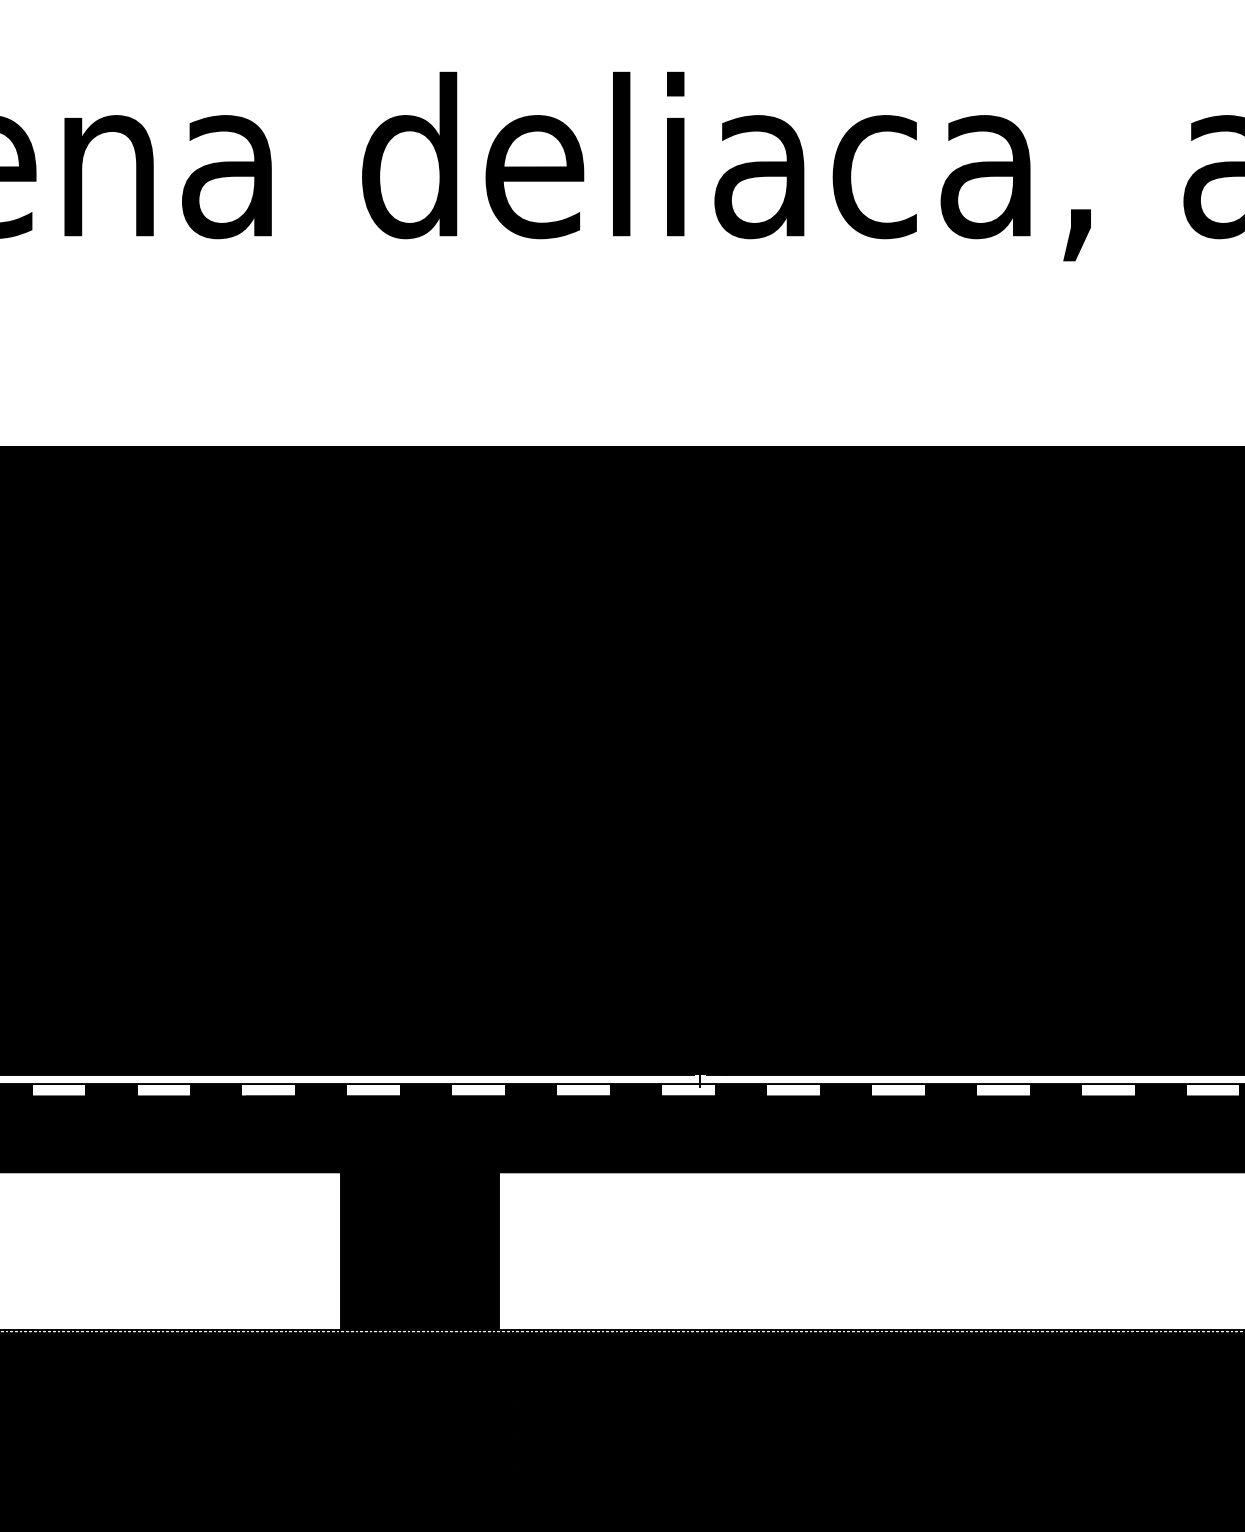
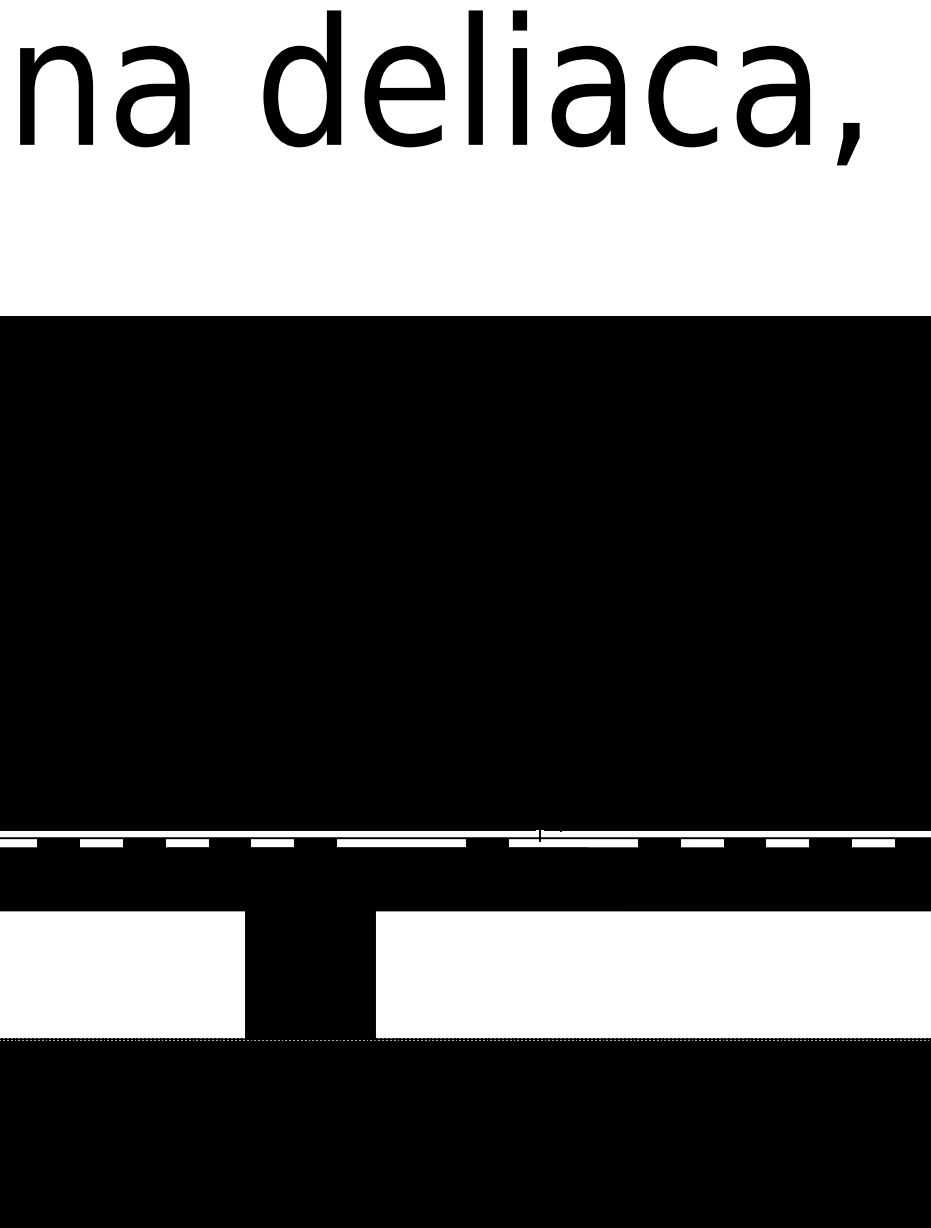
fill: (530, 1090) -> (401, 843), removed
fill: (740, 1090) -> (572, 843), removed

